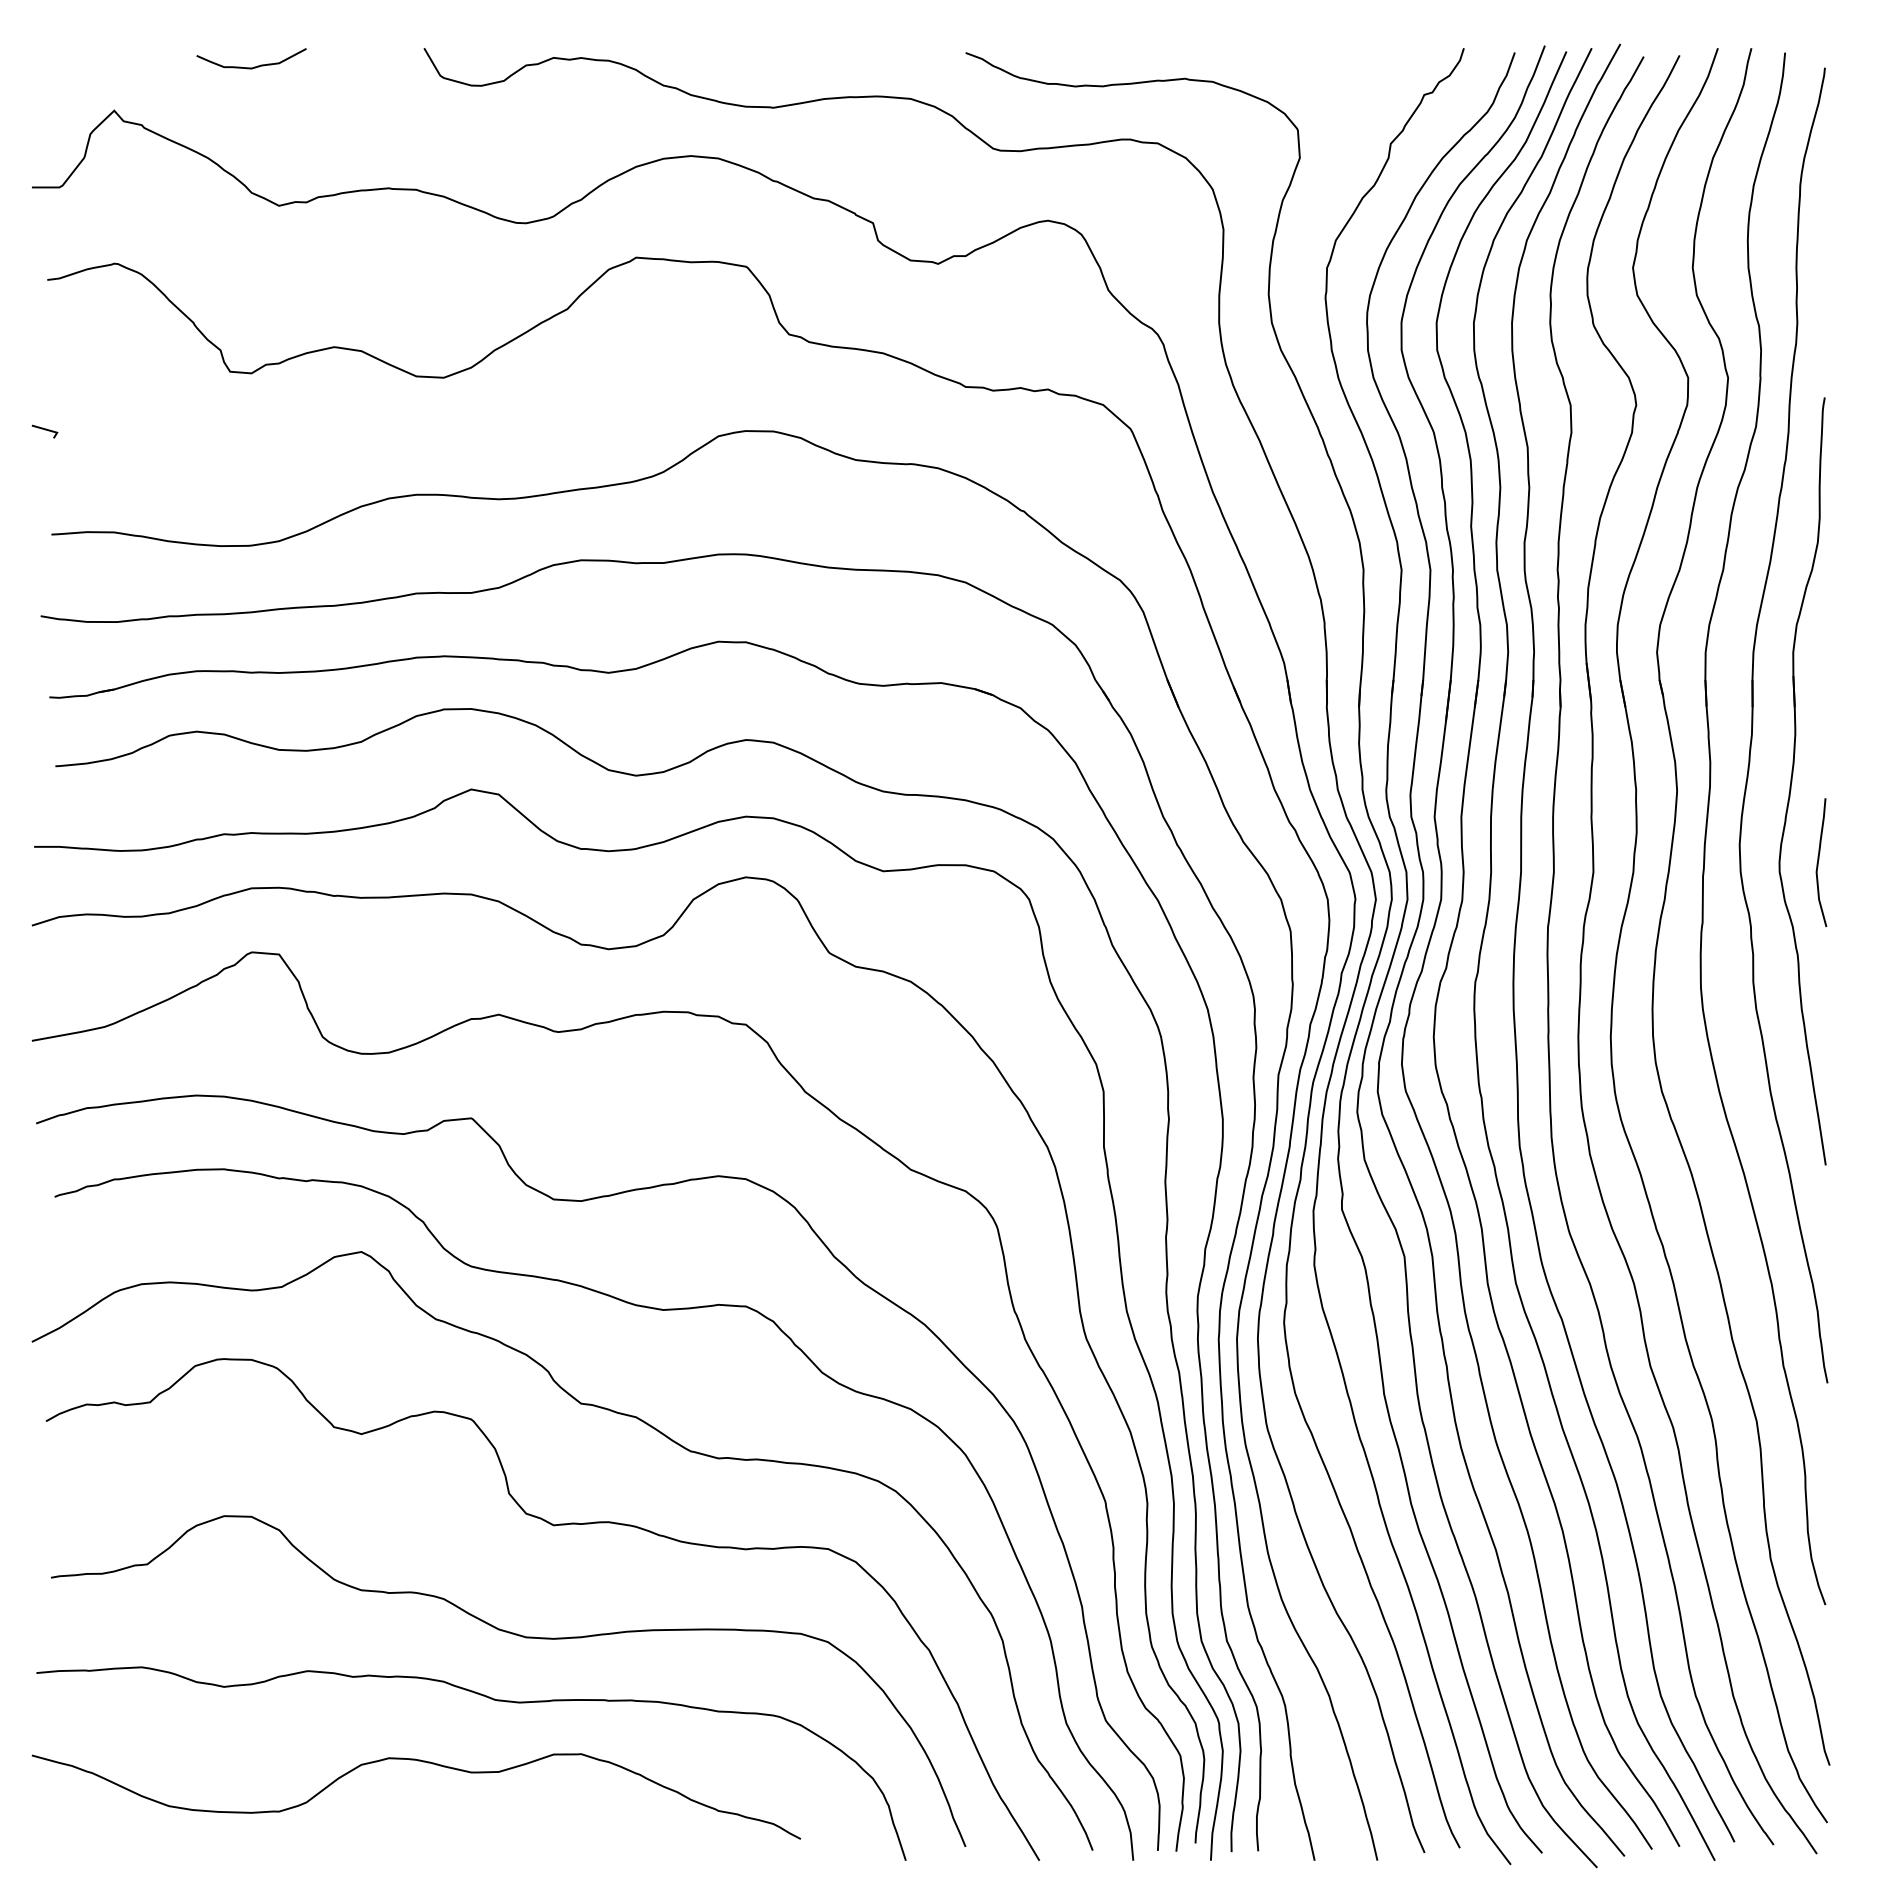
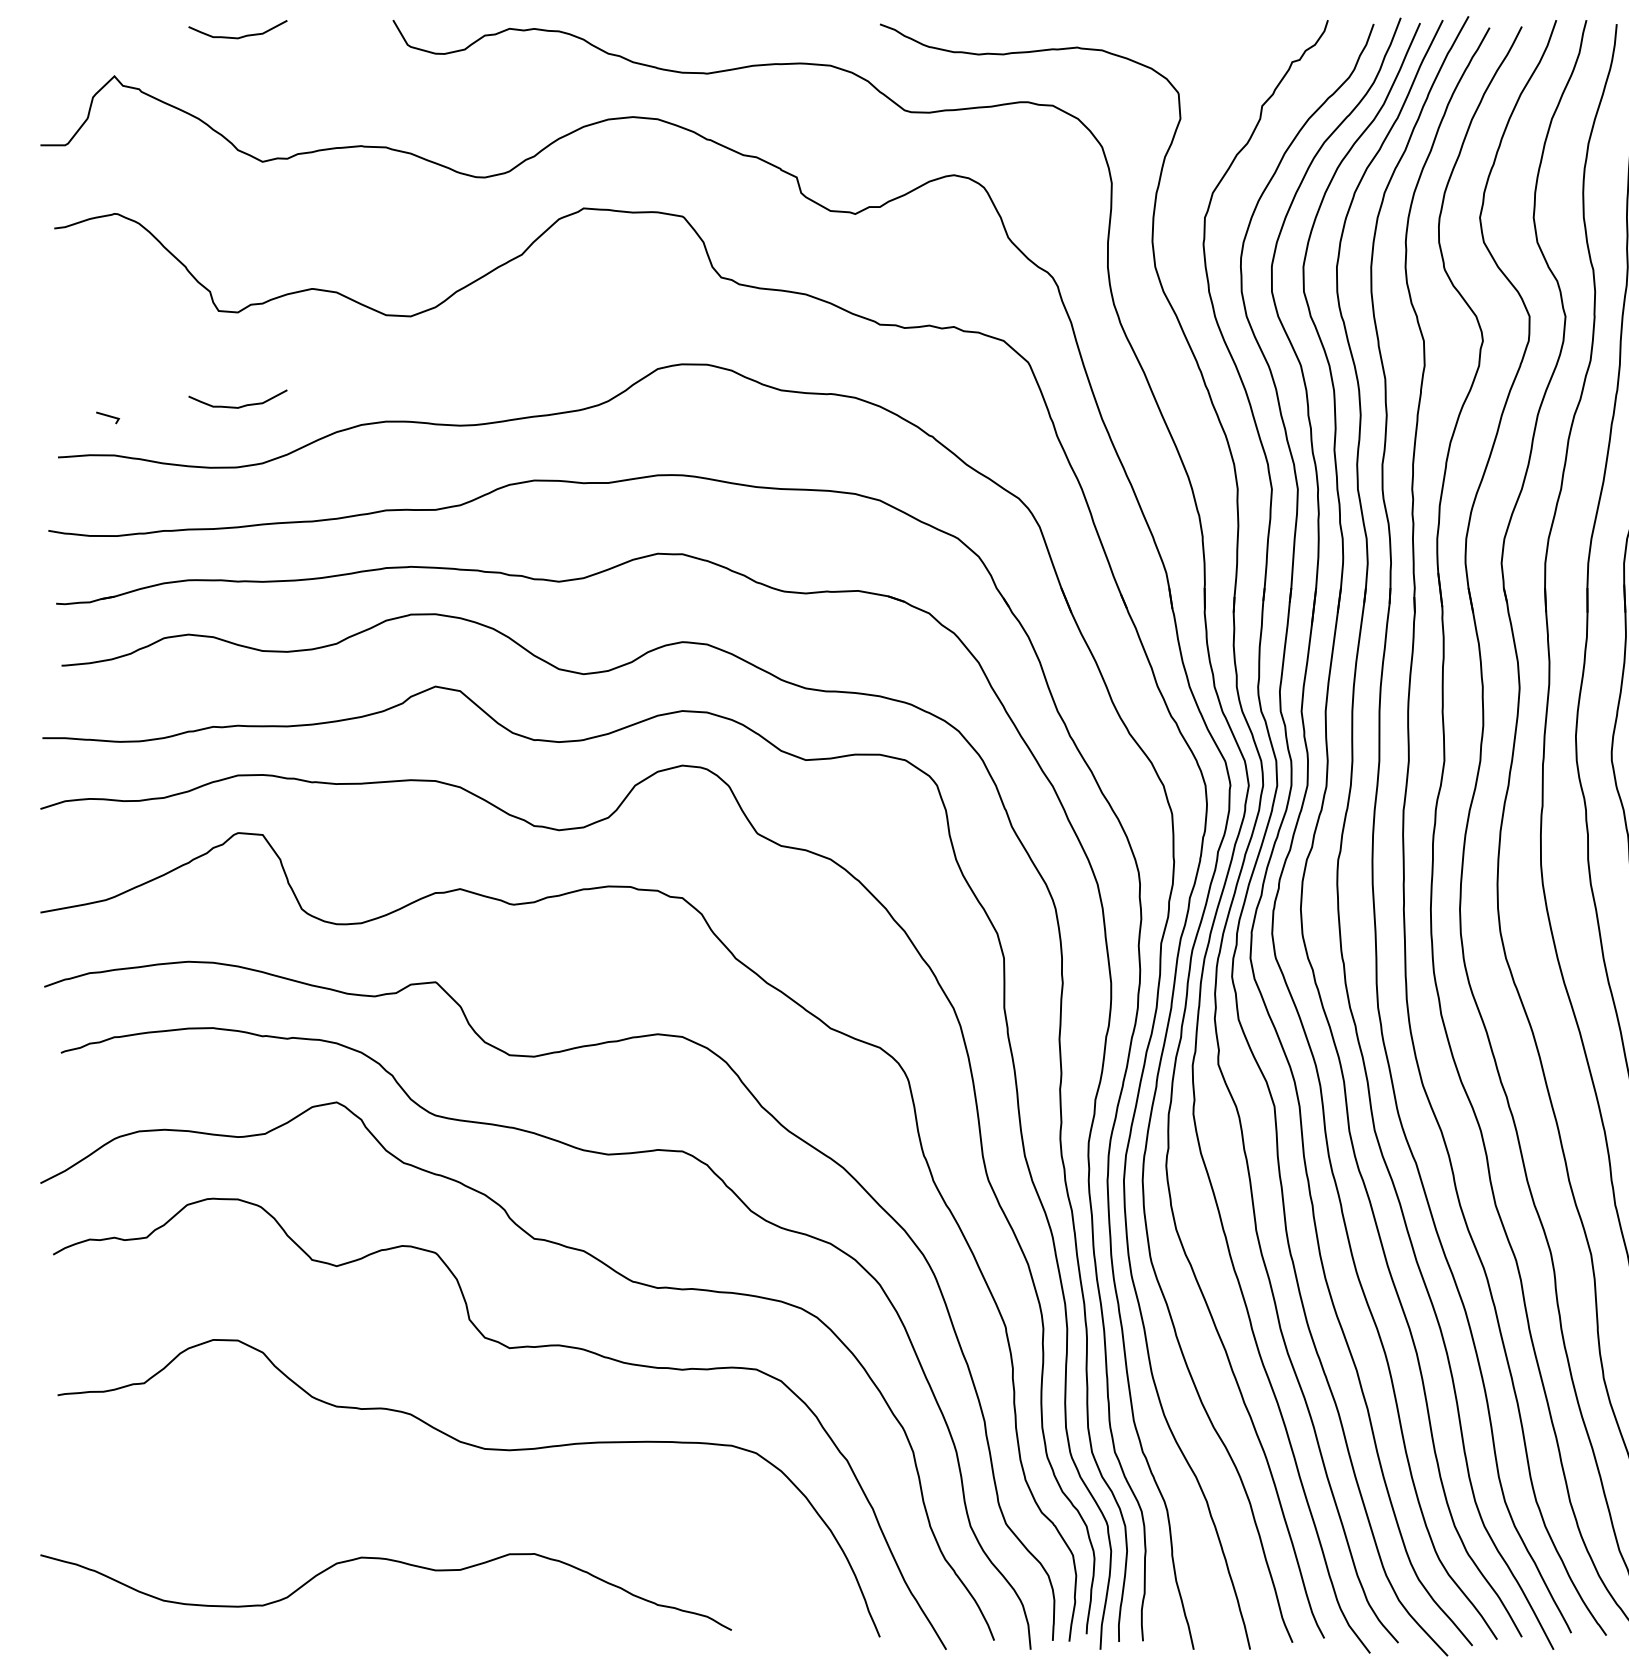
line: (44, 430) -> (107, 416), moved
curve: (254, 477) -> (240, 406), added
curve: (493, 1700) -> (455, 1505), removed

